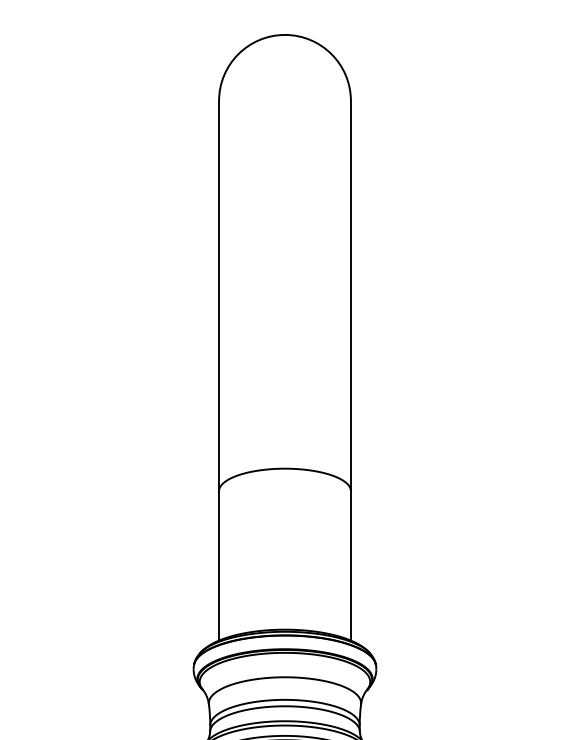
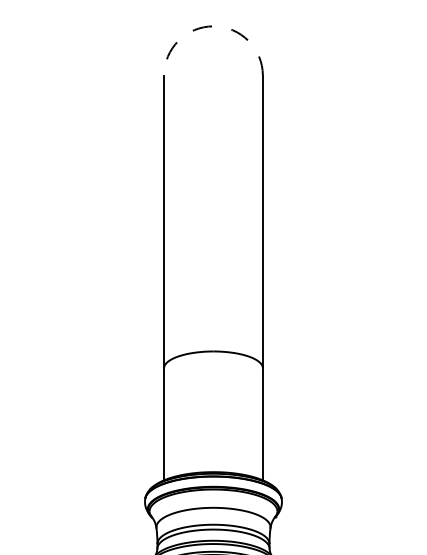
arc: (284, 34) -> (213, 26), solid -> dashed

